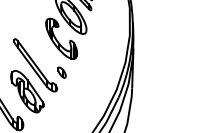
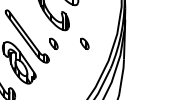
part: (92, 72) -> (84, 43), added

